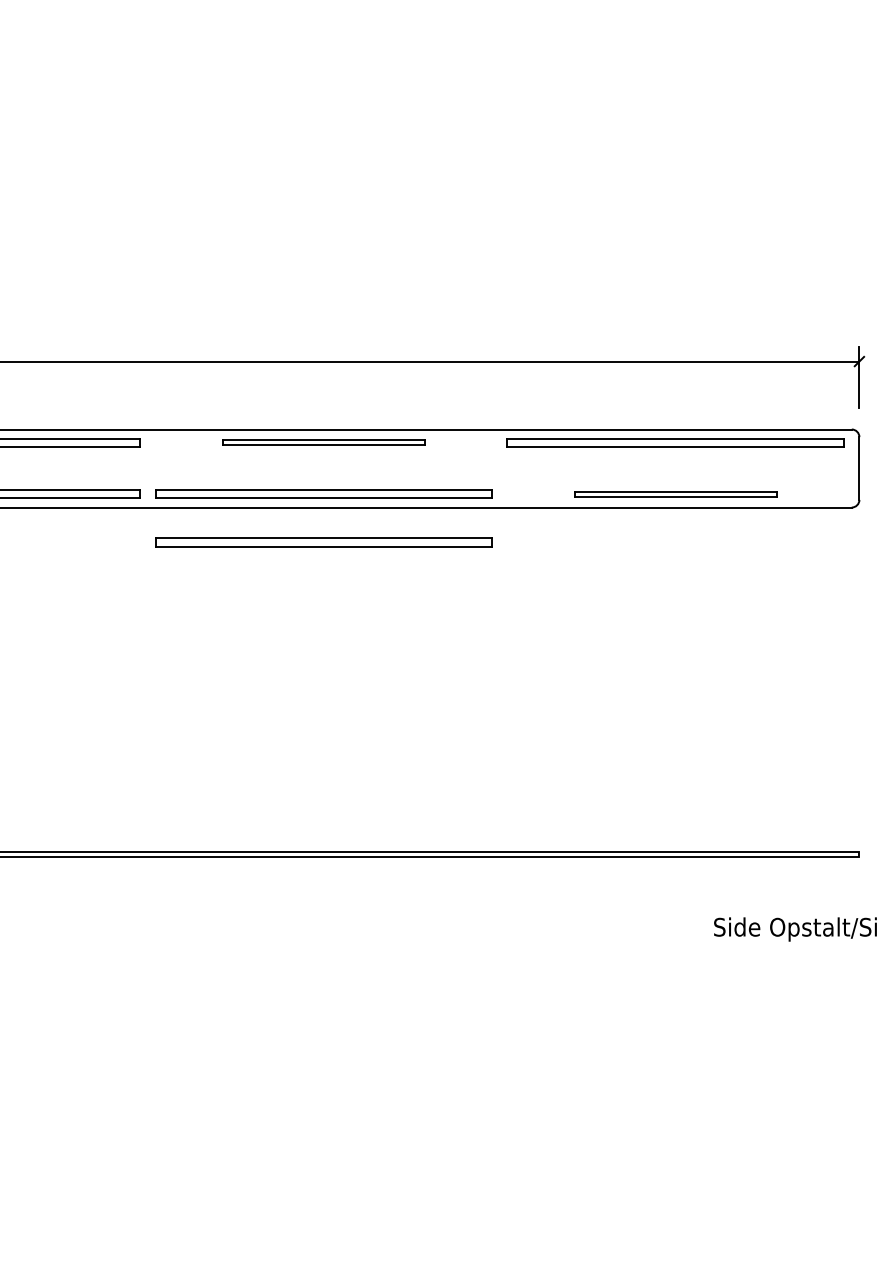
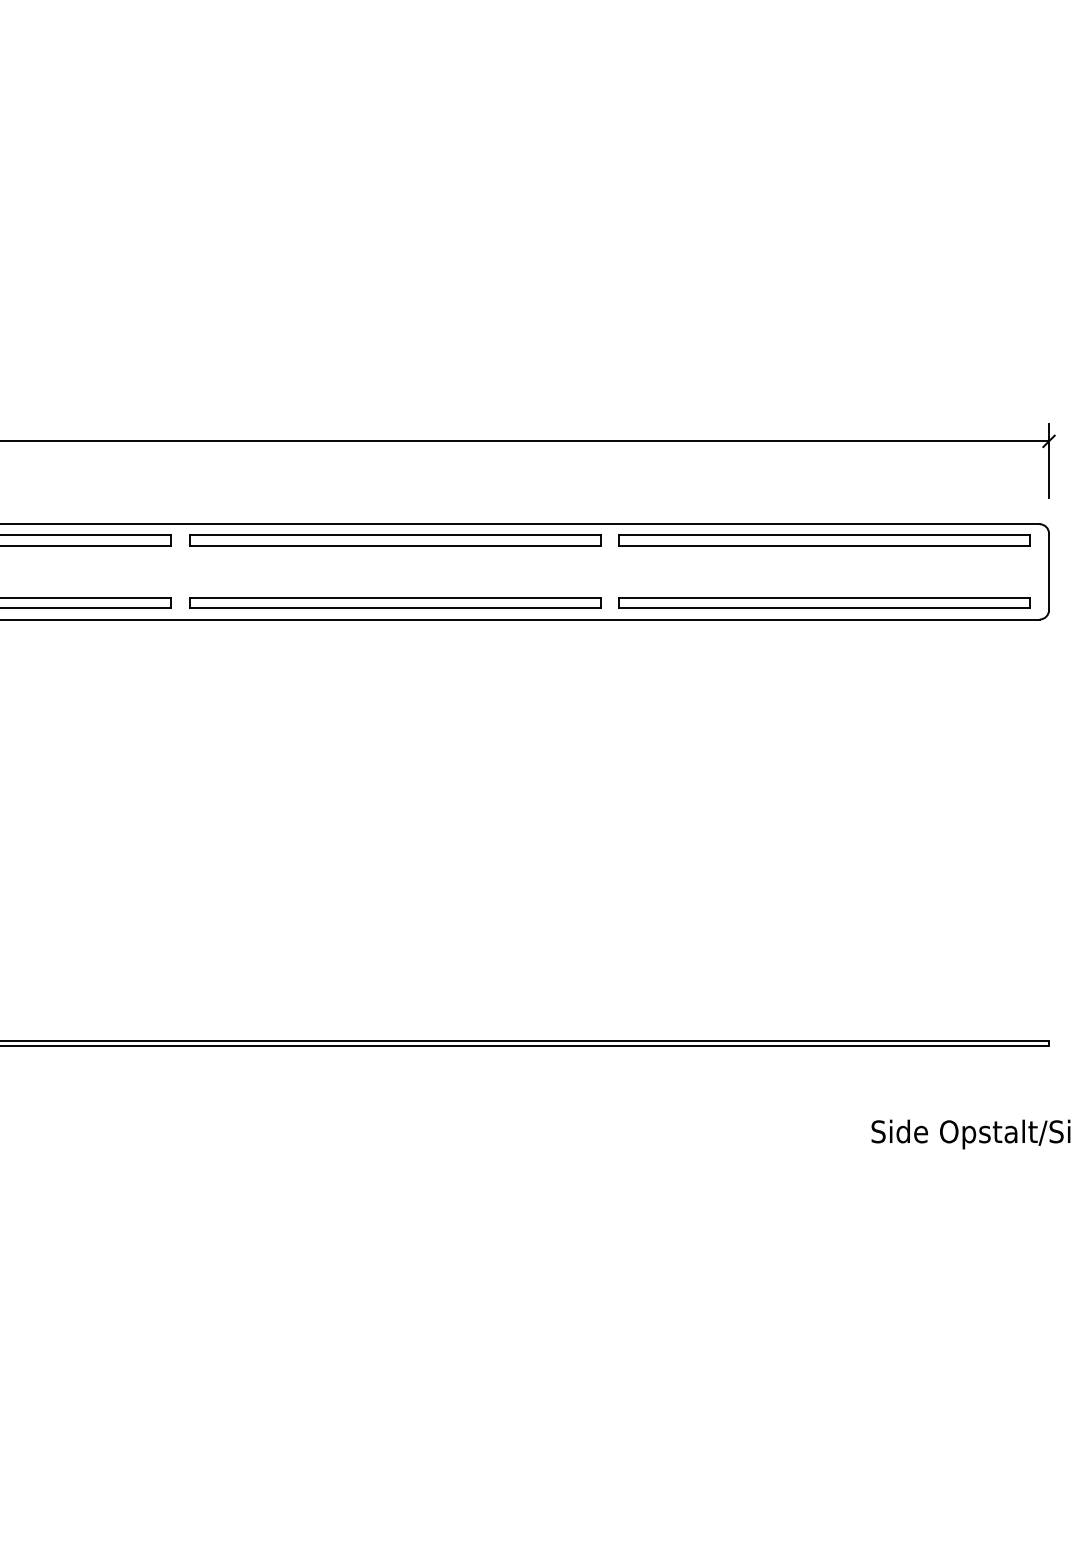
part: (323, 442) -> (395, 540), size x1.67
part: (675, 493) -> (824, 602), size x1.67
part: (323, 541) -> (395, 661), removed

